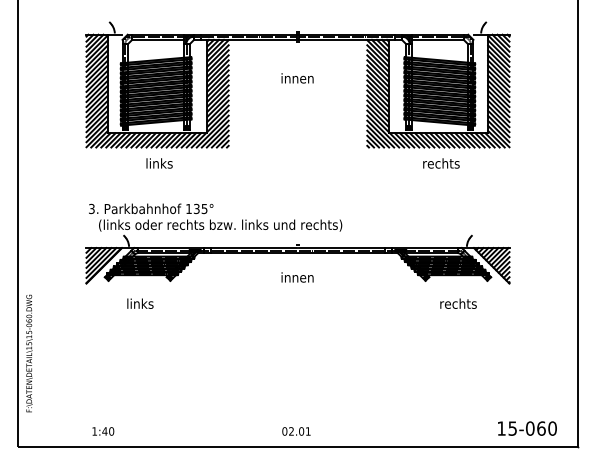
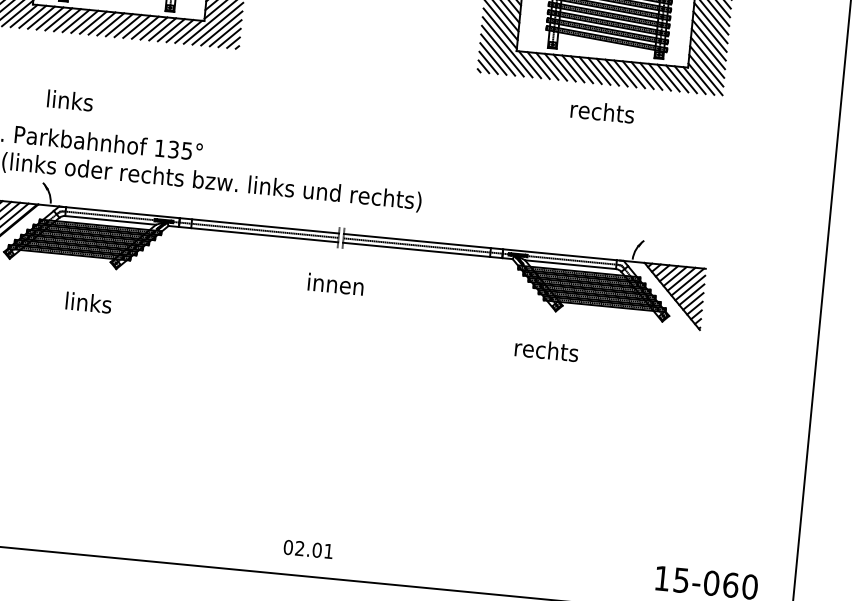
text: (159, 163) -> (70, 100), moved
text: (140, 303) -> (88, 302), moved
text: (458, 303) -> (546, 349), moved

